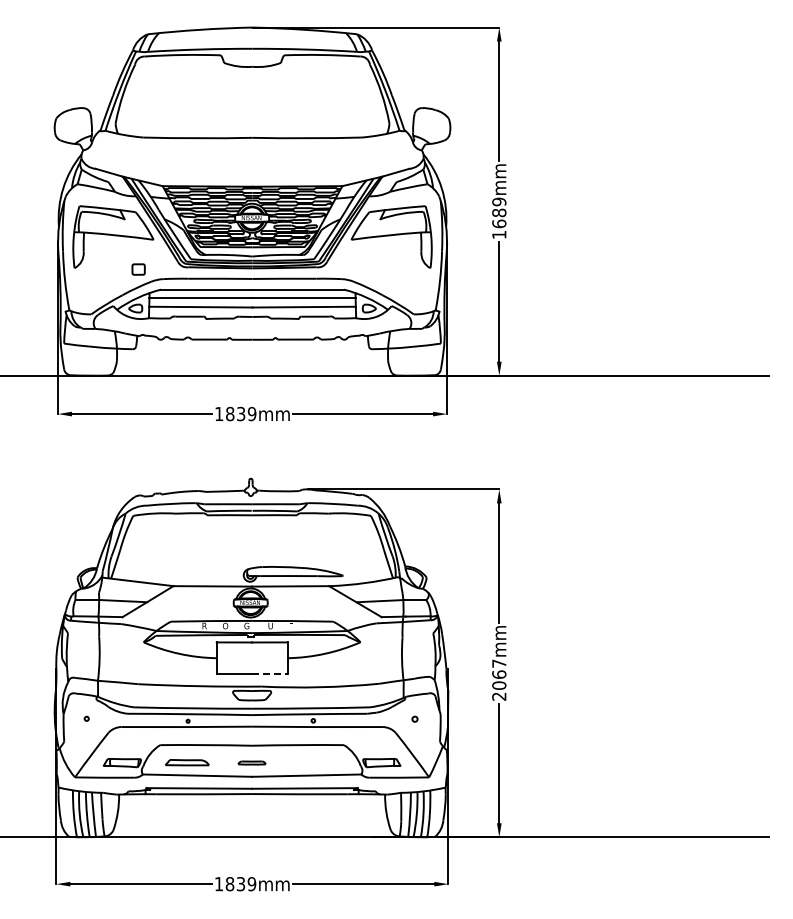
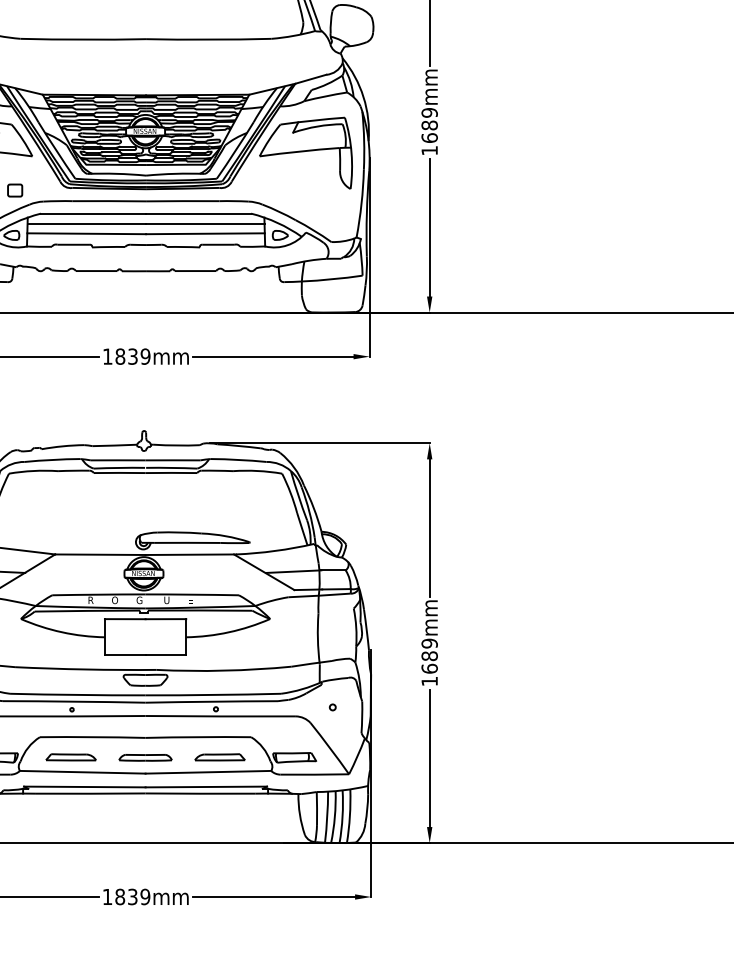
line: (269, 674) -> (165, 656), dashed -> solid
text: (499, 679) -> (429, 661), 2067mm -> 1689mm
part: (251, 762) -> (144, 757), size x1.67
part: (316, 762) -> (219, 757), added

